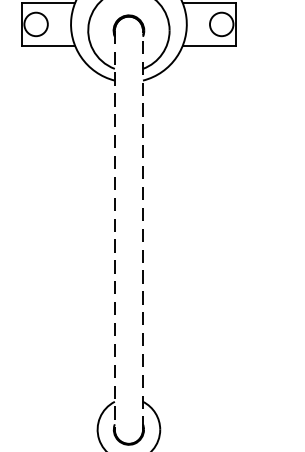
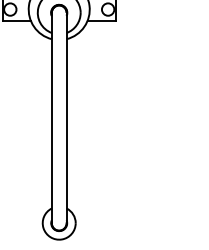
line: (142, 229) -> (66, 117), dashed -> solid
line: (114, 231) -> (51, 118), dashed -> solid

